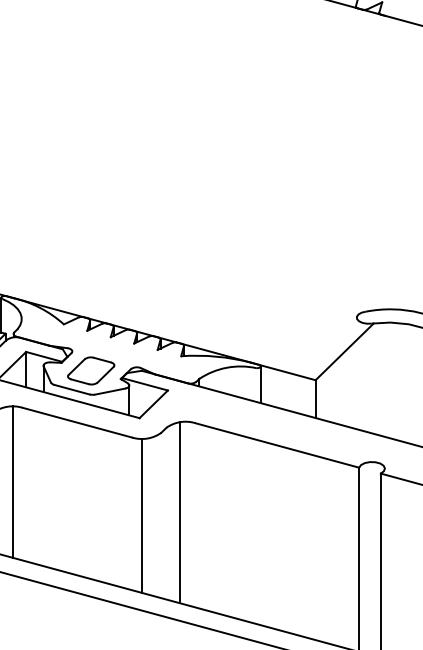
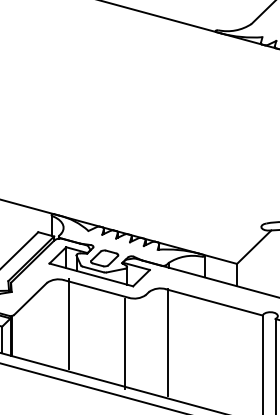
line: (13, 481) -> (69, 323), moved
line: (180, 511) -> (168, 341), moved
line: (141, 515) -> (124, 343), moved

